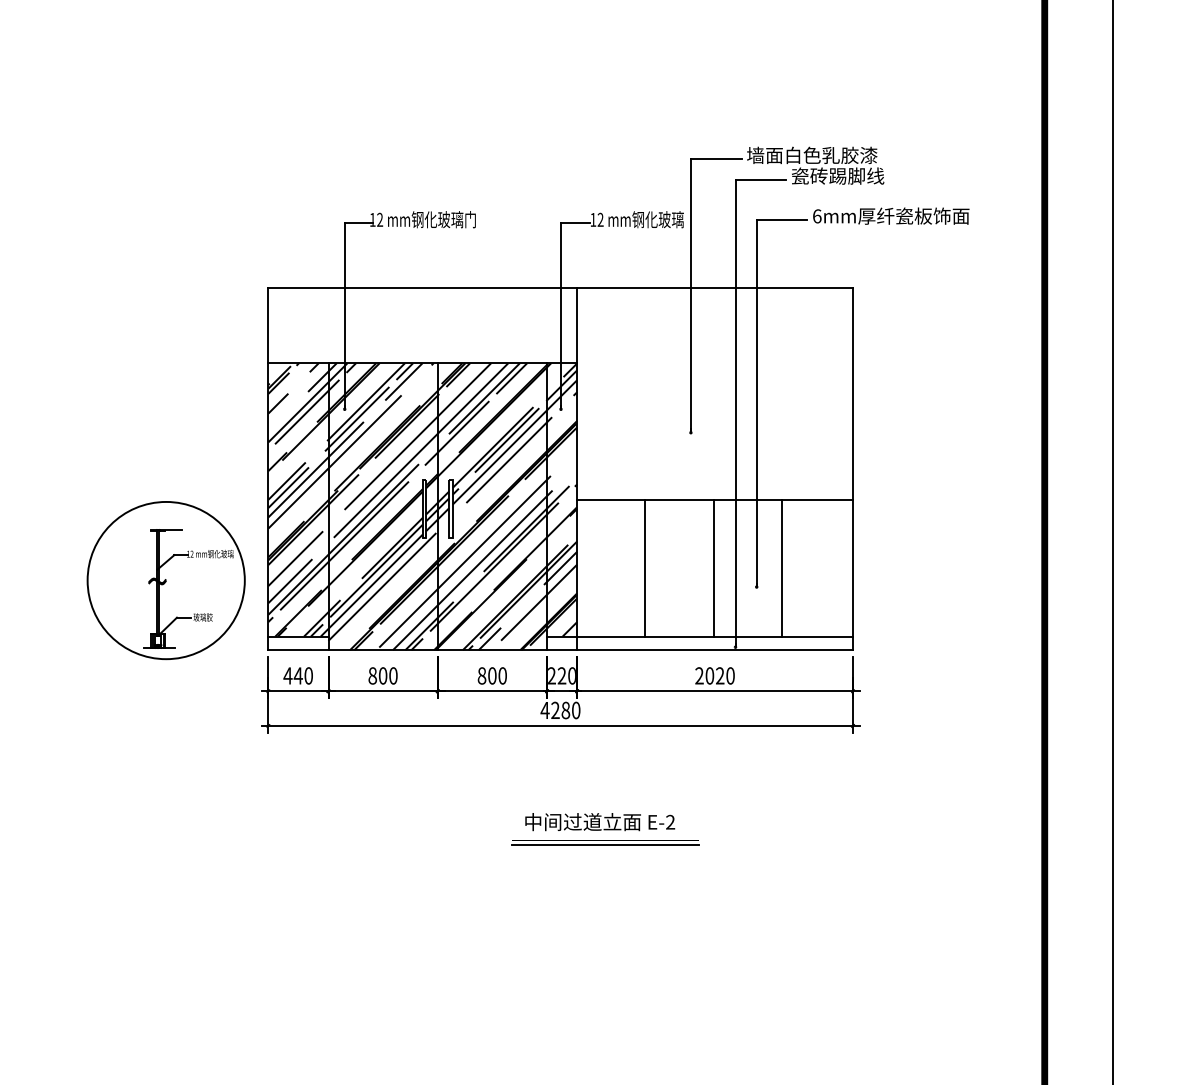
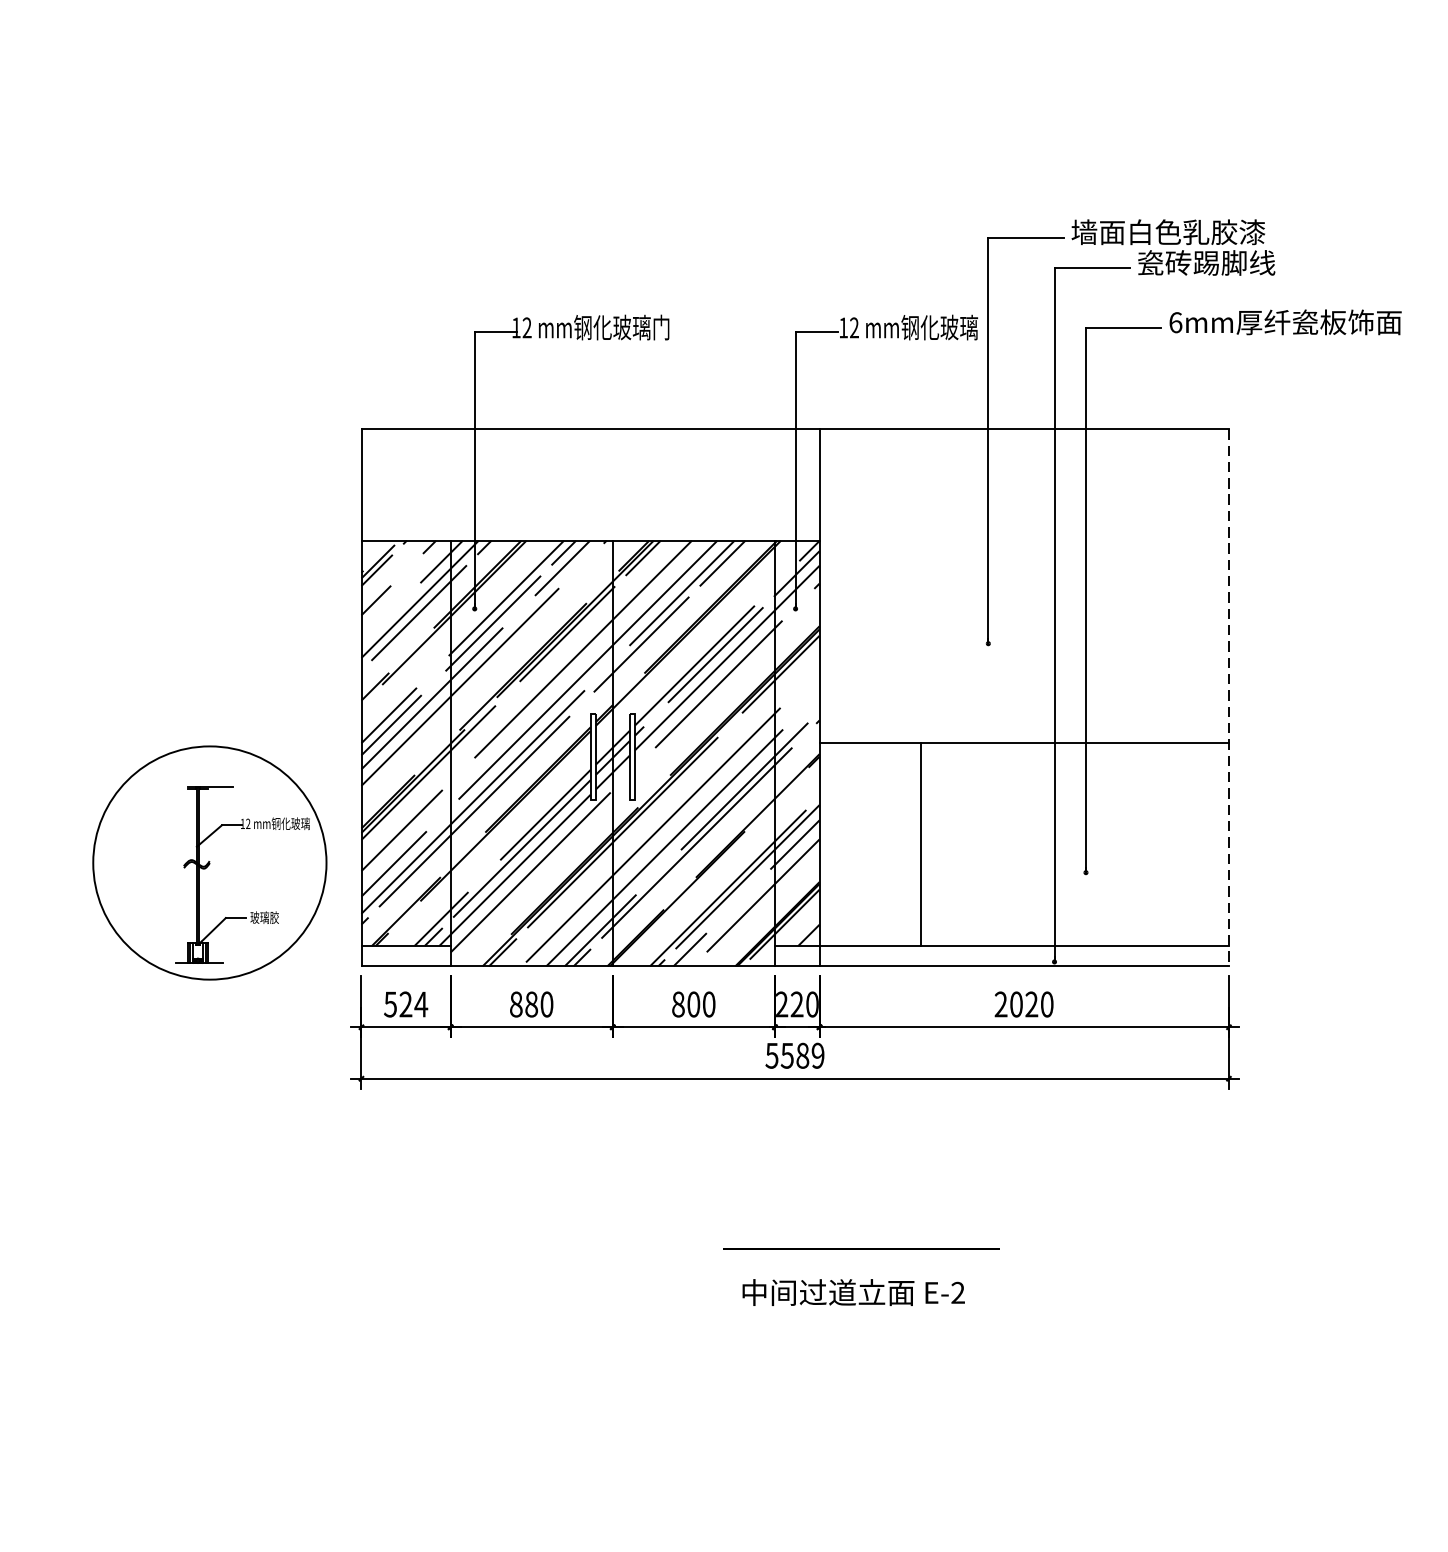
line: (853, 469) -> (1229, 698), solid -> dashed
line: (713, 567) -> (1021, 843), removed
line: (782, 567) -> (1124, 843), removed
text: (298, 675) -> (406, 1003), 440 -> 524
text: (382, 675) -> (530, 1003), 800 -> 880
text: (560, 710) -> (794, 1055), 4280 -> 5589
text: (600, 822) -> (854, 1293), moved
line: (604, 845) -> (860, 1256), removed

